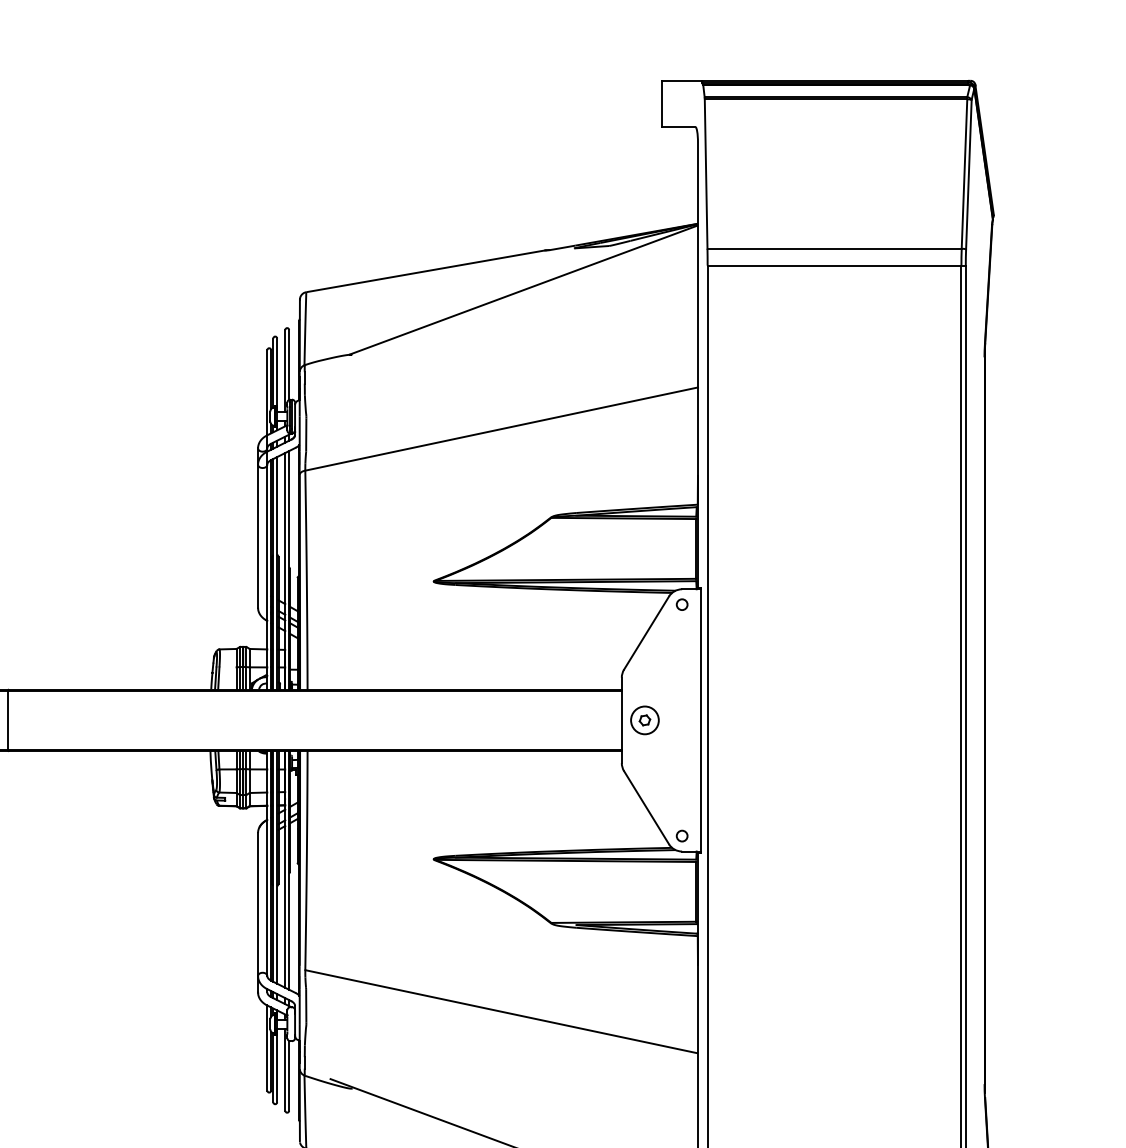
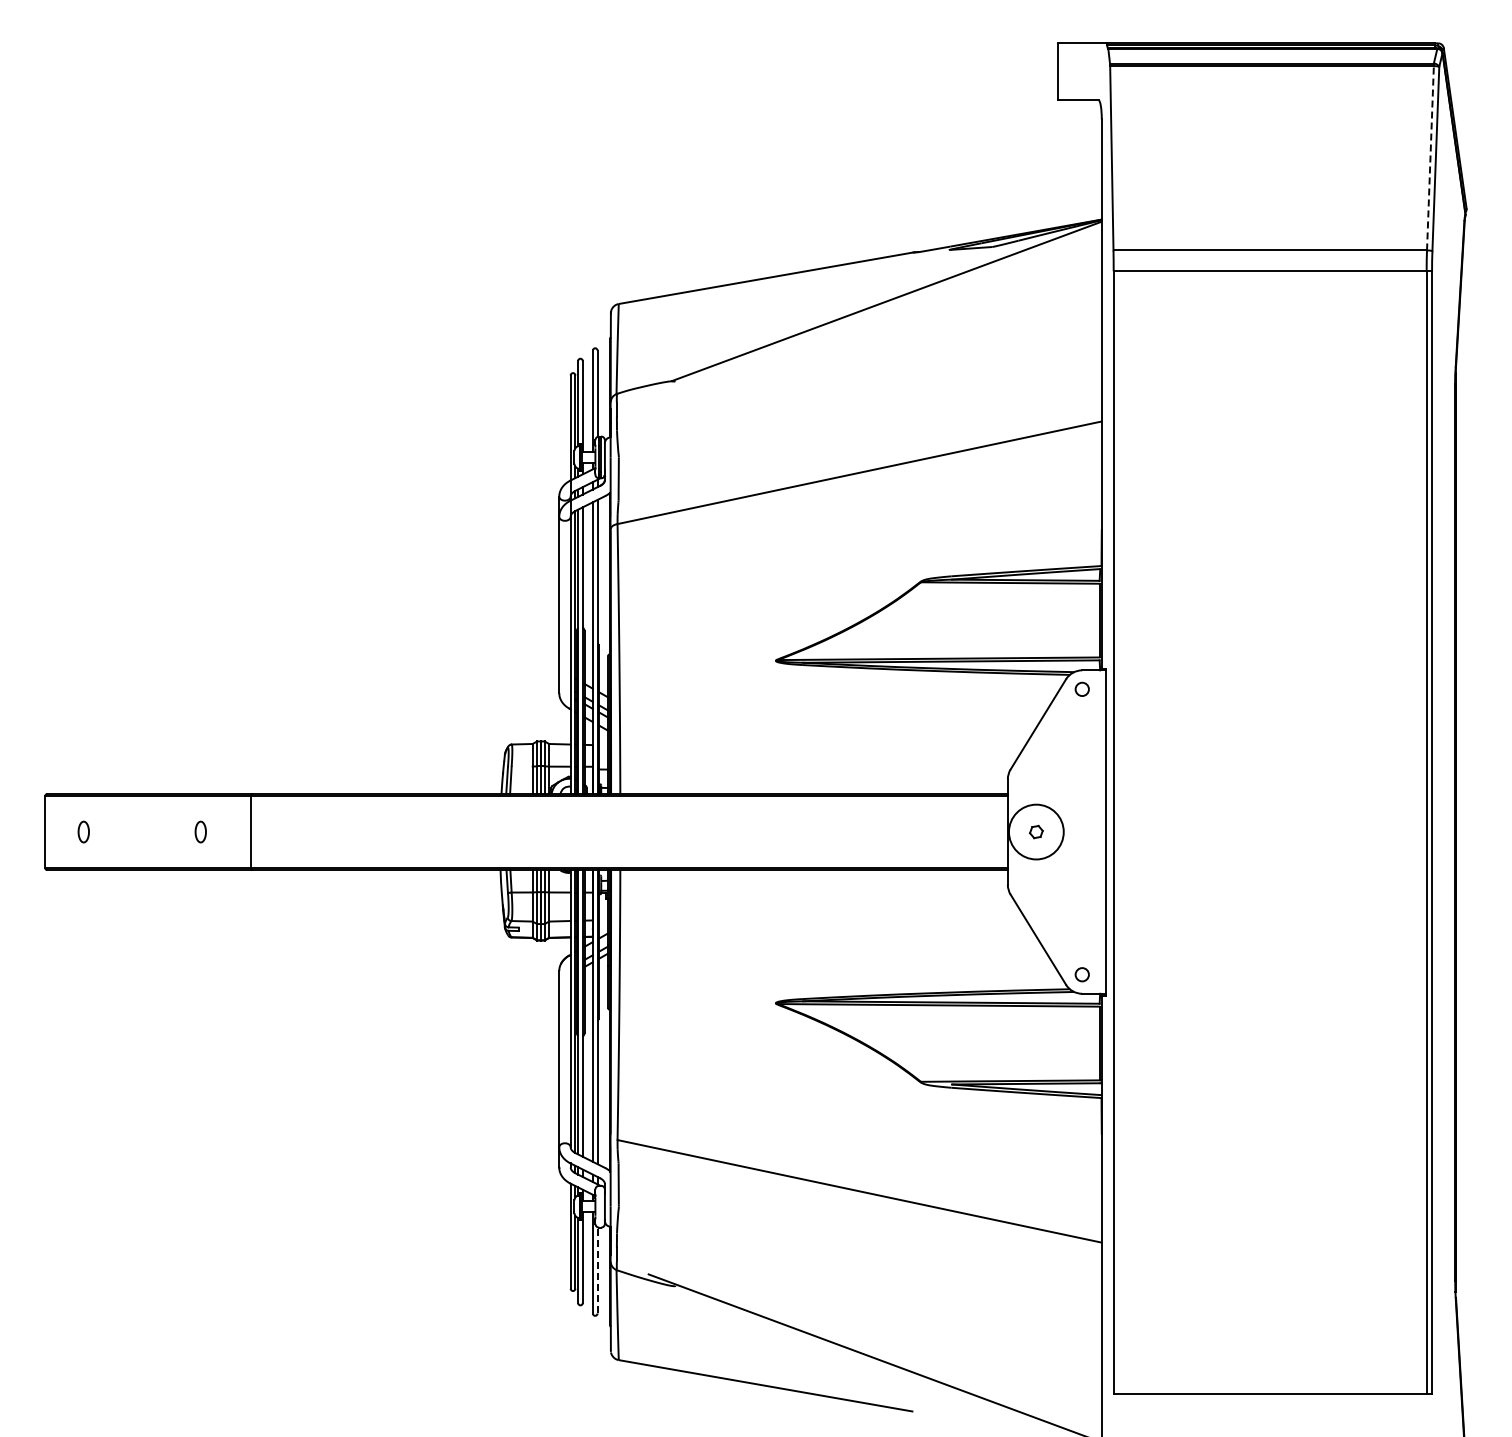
line: (964, 173) -> (1430, 157), solid -> dashed
circle: (645, 719) -> (1036, 831), size x1.6
line: (289, 1075) -> (597, 1269), solid -> dashed

